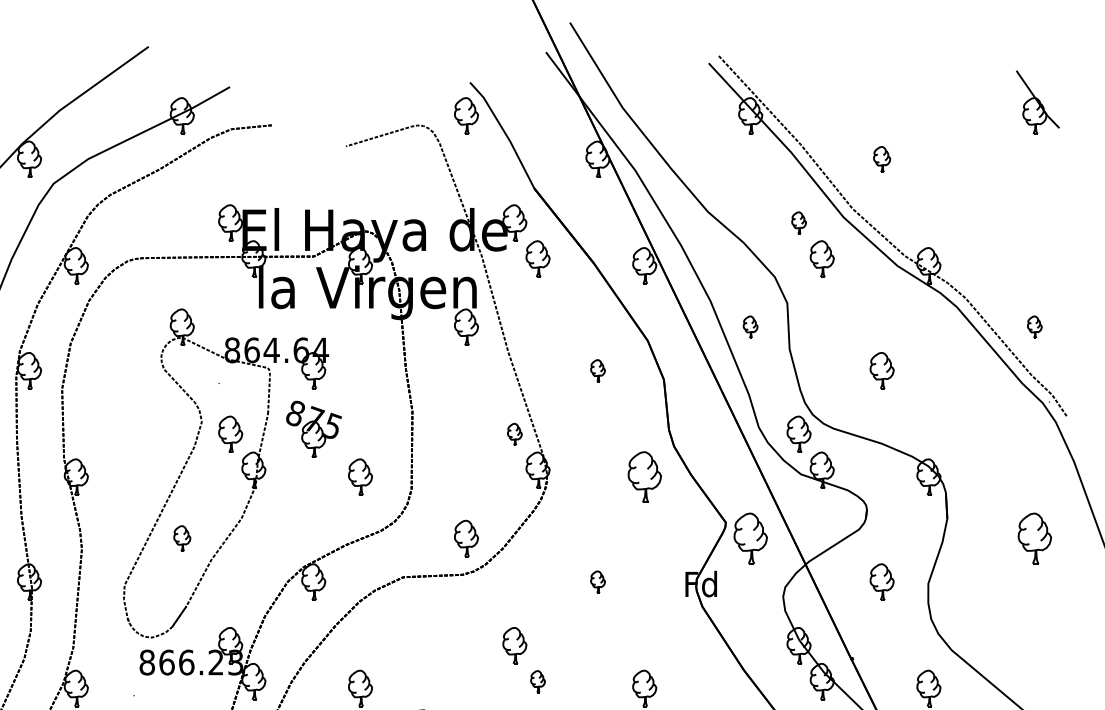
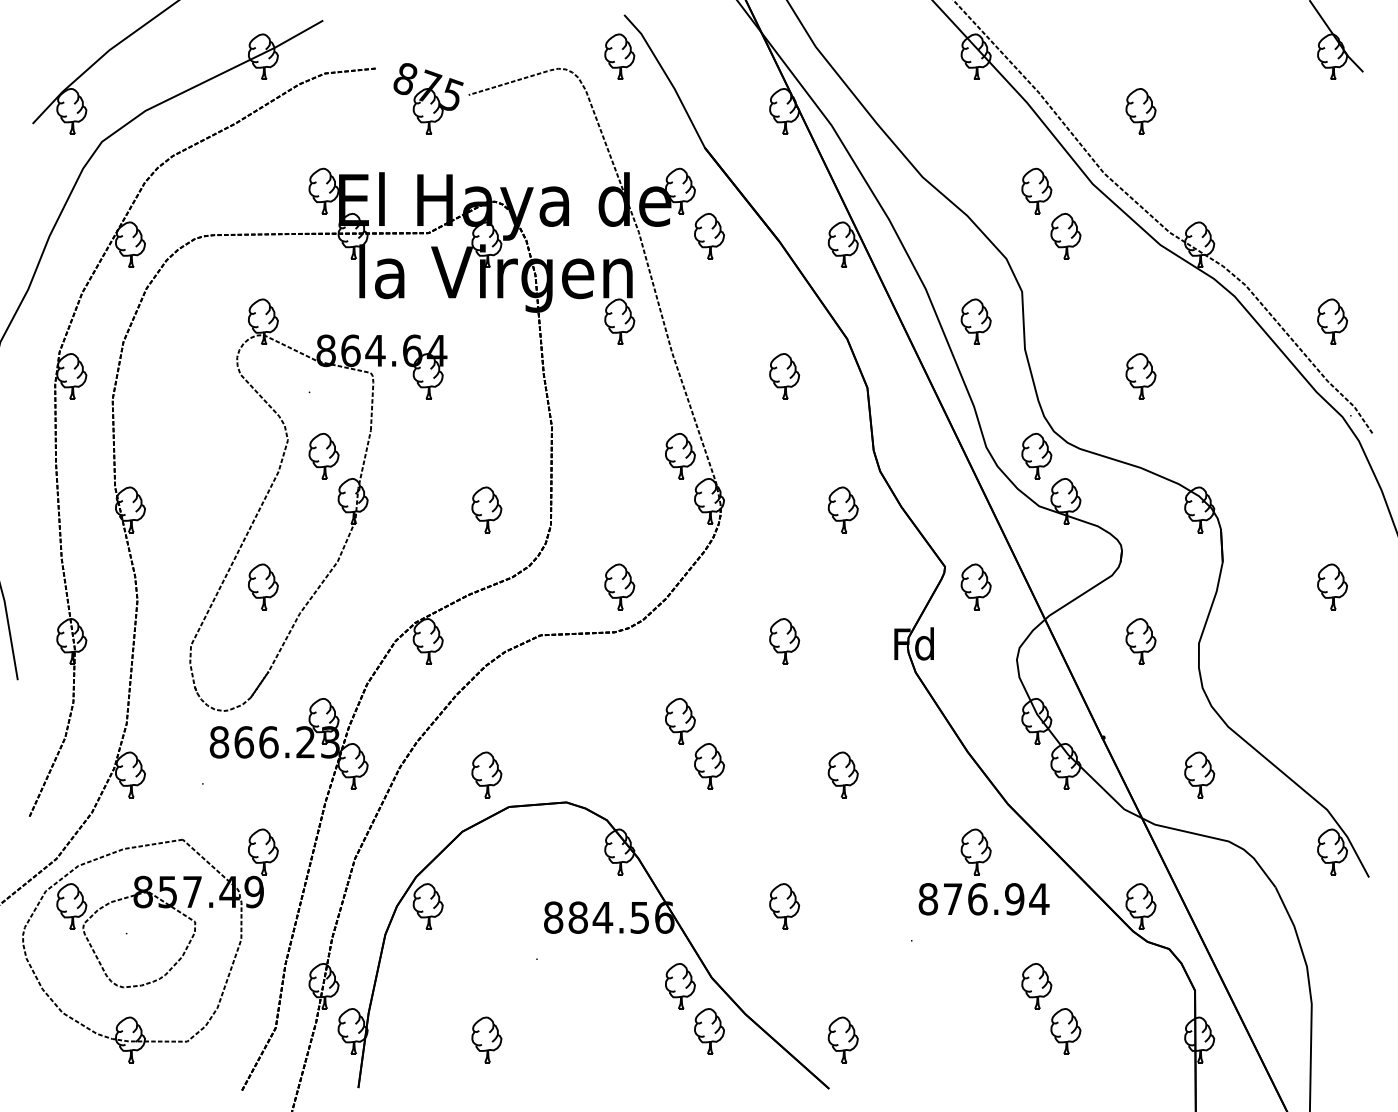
part: (881, 159) -> (1140, 111), size x1.43
part: (798, 222) -> (1036, 190), size x1.67
part: (750, 326) -> (975, 321), size x1.67
part: (1034, 326) -> (1332, 321), size x1.67
part: (597, 370) -> (784, 376), size x1.67
part: (313, 429) -> (428, 98), moved
part: (514, 434) -> (680, 456), size x1.67
part: (644, 476) -> (842, 509), size x0.71
part: (182, 538) -> (263, 586), size x1.43
part: (750, 538) -> (975, 586), size x0.71
part: (1034, 538) -> (1332, 586), size x0.71
part: (597, 582) -> (784, 641), size x1.67
part: (538, 681) -> (709, 766), size x1.67

